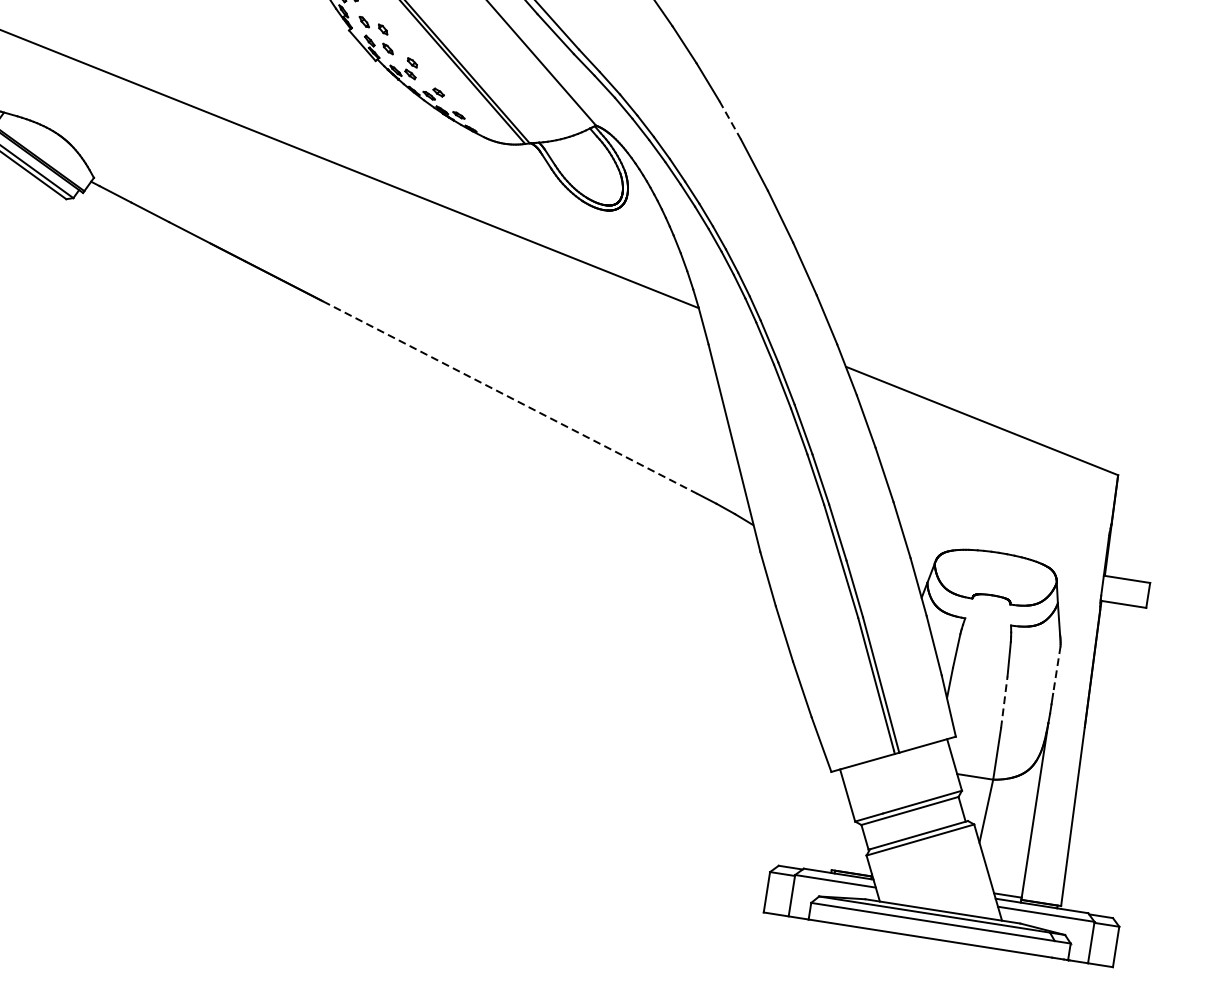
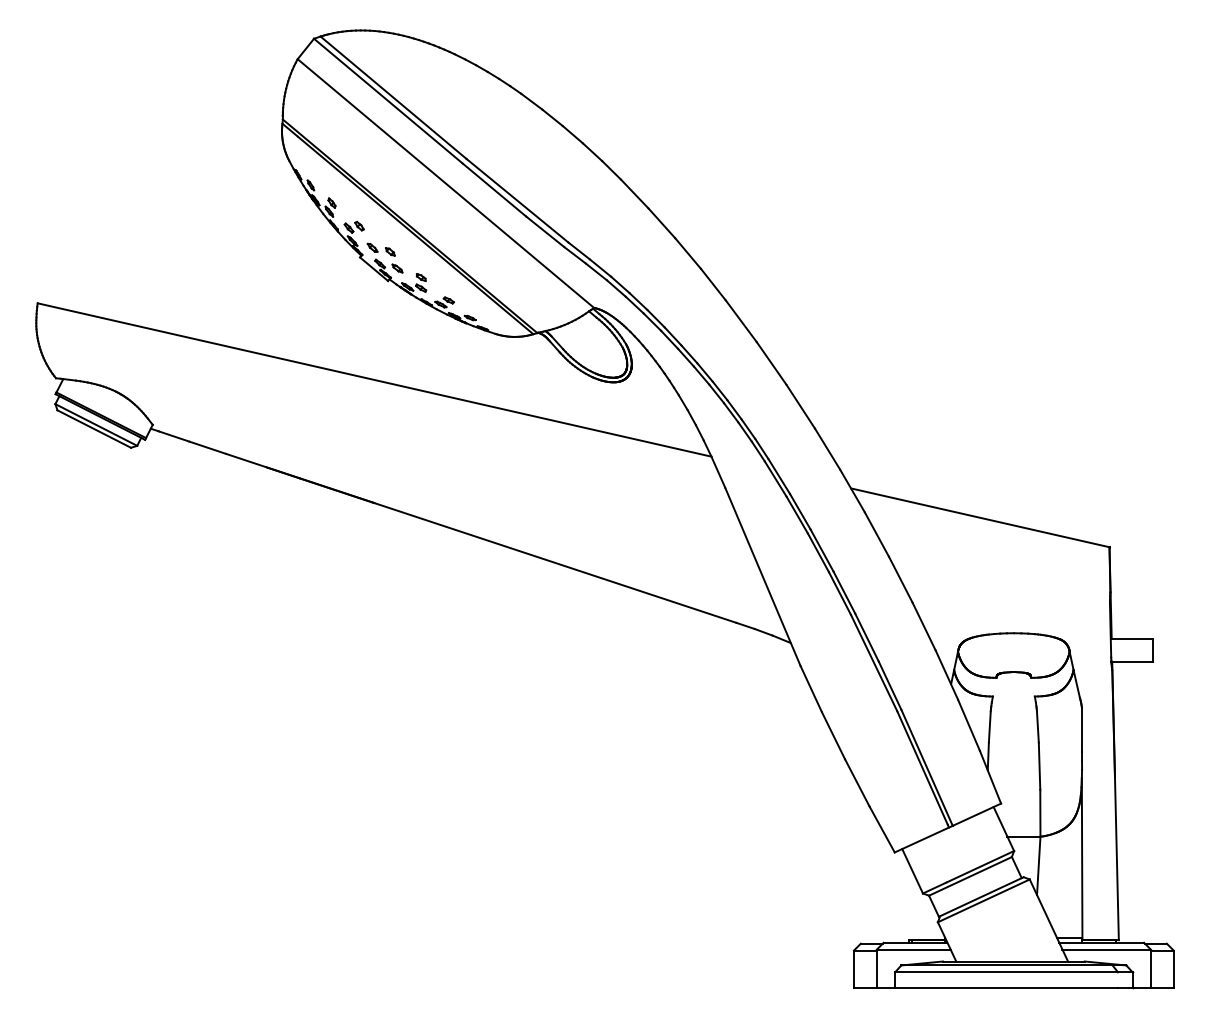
line: (730, 120) -> (713, 284), dashed -> solid
line: (509, 396) -> (554, 562), dashed -> solid
line: (1056, 669) -> (1081, 729), dashed -> solid
line: (1004, 702) -> (1039, 766), dashed -> solid

